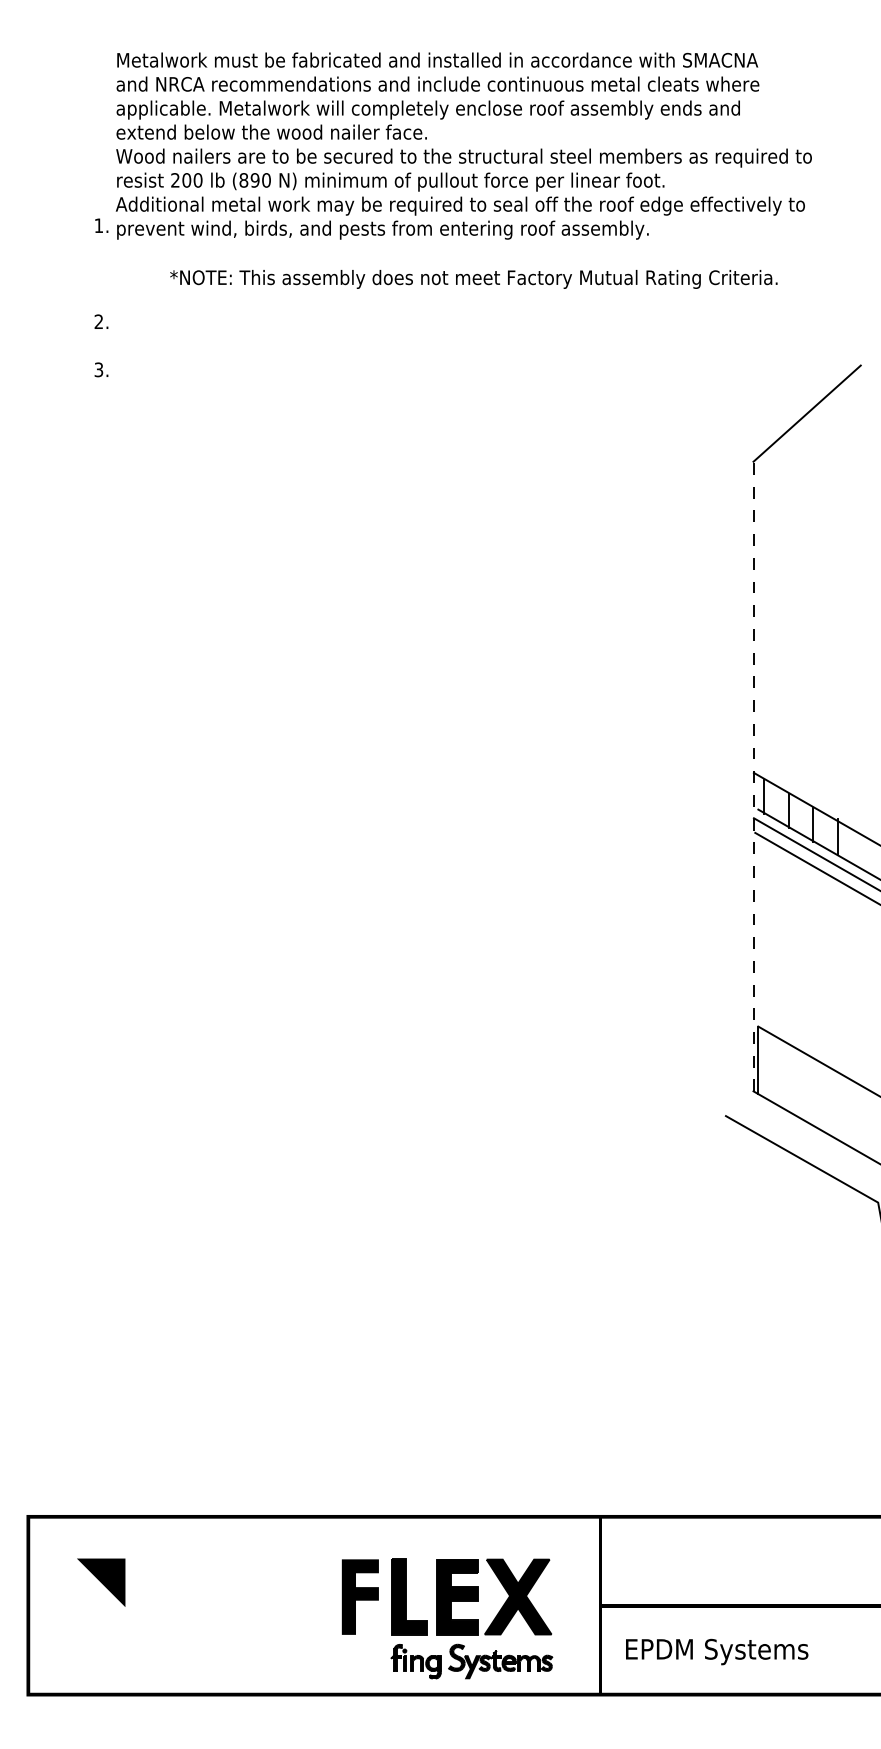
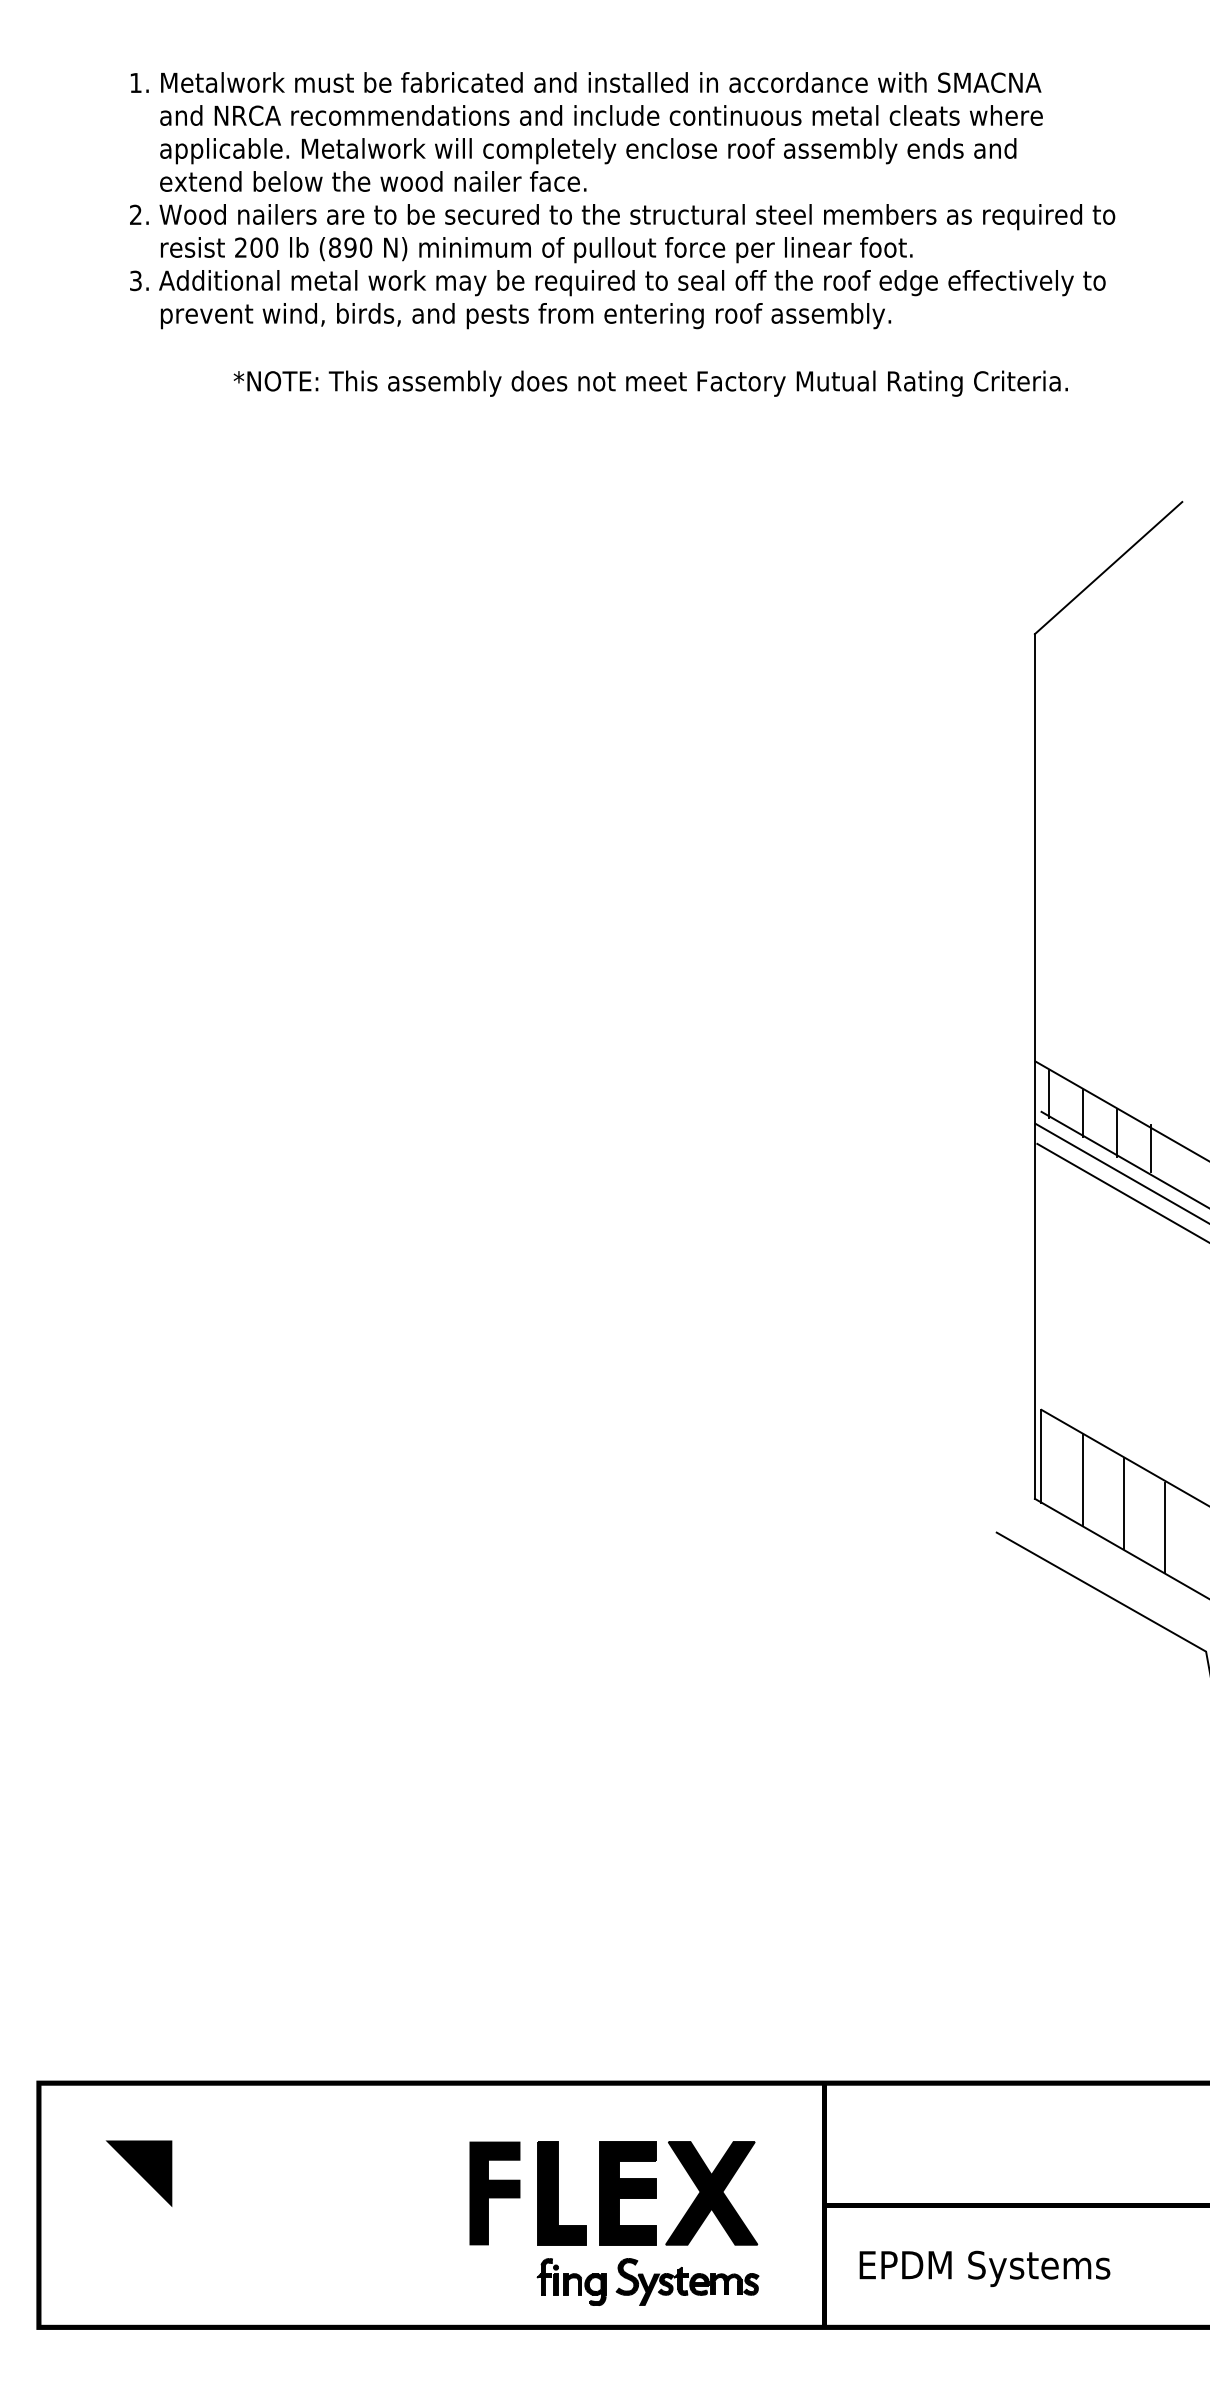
text: (101, 298) -> (139, 182), moved
line: (753, 775) -> (1034, 1065), dashed -> solid
line: (788, 1078) -> (1082, 1480), added
line: (818, 1094) -> (1123, 1503), added
line: (848, 1112) -> (1165, 1527), added

